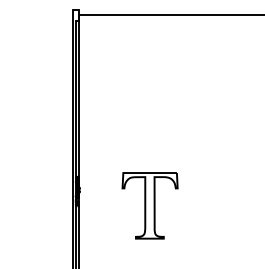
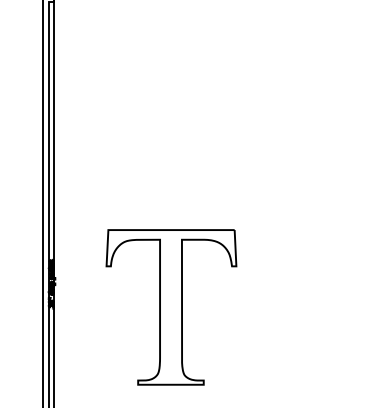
part: (149, 205) -> (170, 306), size x1.43

